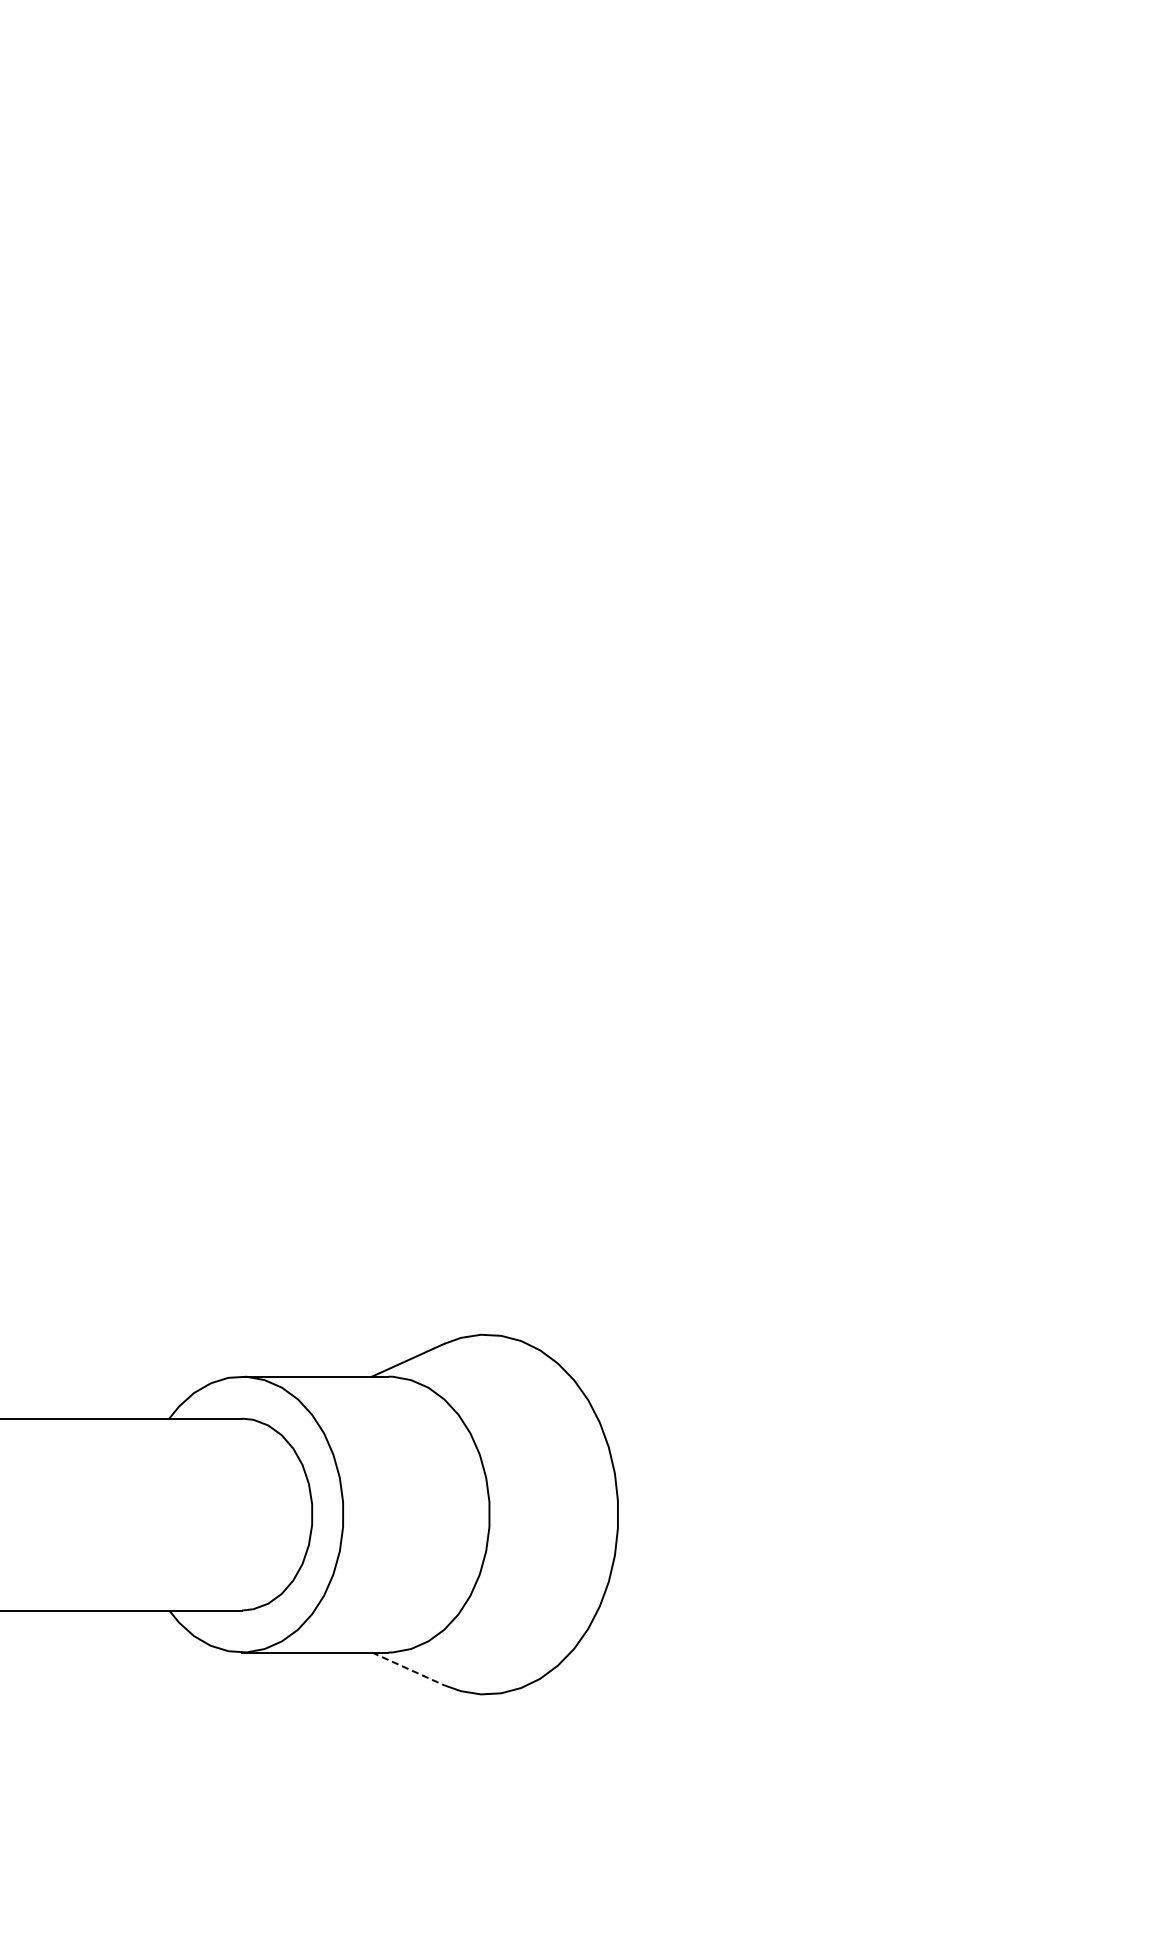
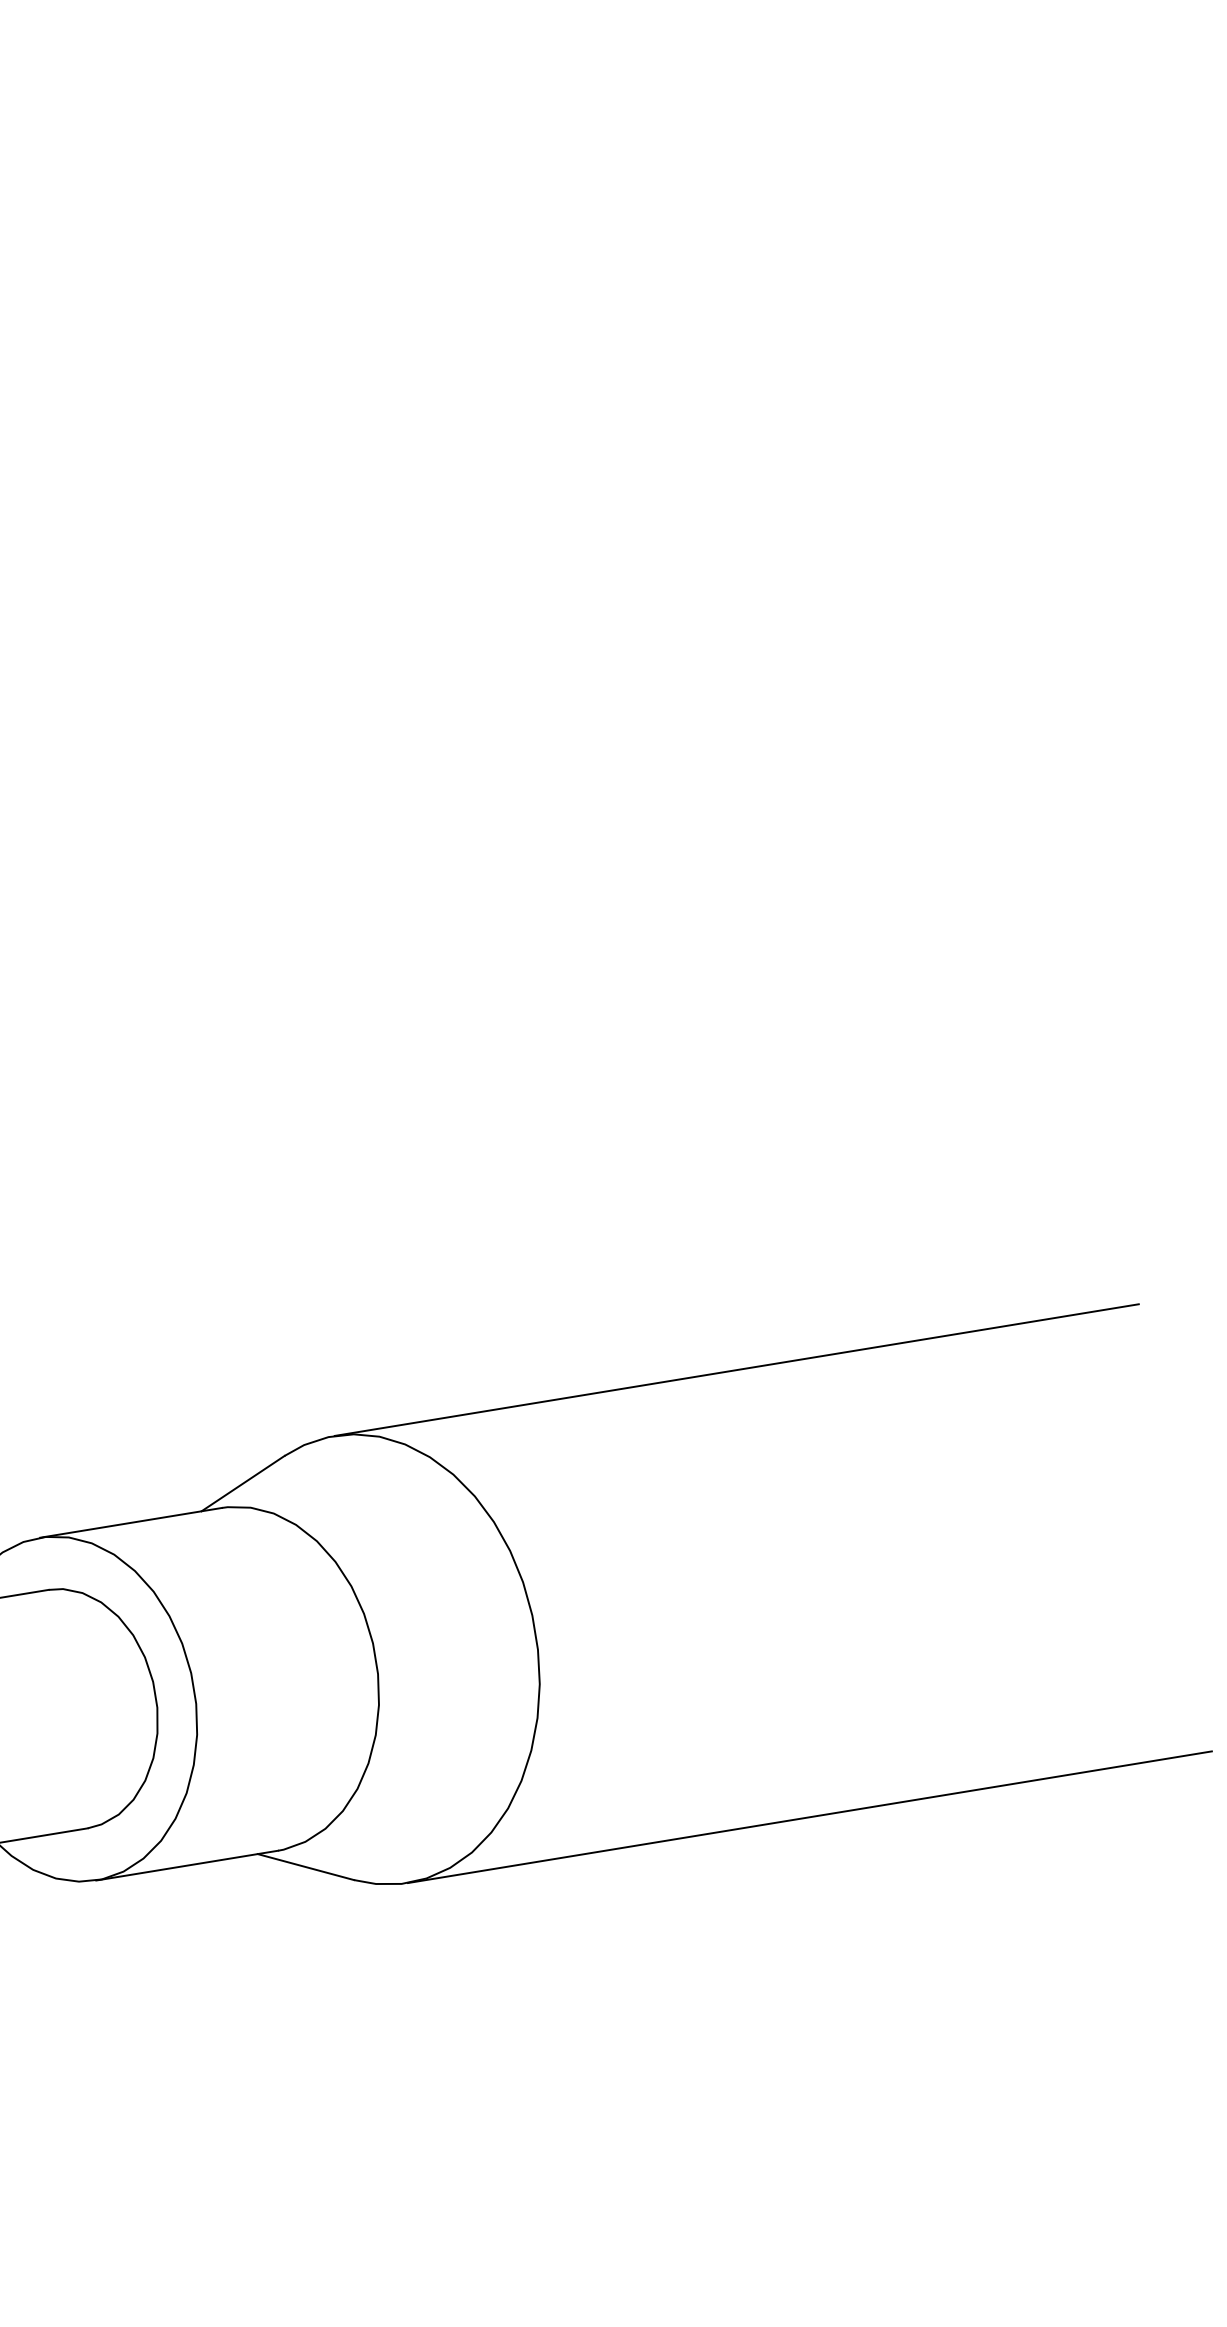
line: (809, 1334) -> (736, 1369), added
line: (408, 1668) -> (306, 1866), dashed -> solid
line: (809, 1694) -> (809, 1817), added

